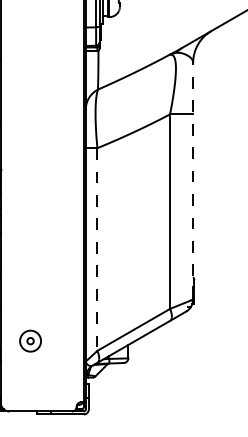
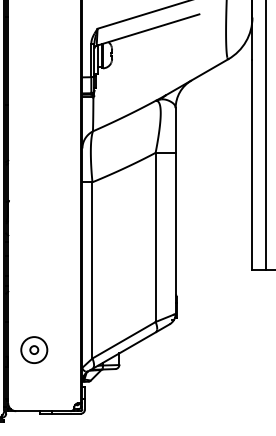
line: (192, 181) -> (175, 211), dashed -> solid
line: (97, 249) -> (92, 270), dashed -> solid
part: (30, 340) -> (34, 349), size x1.43

